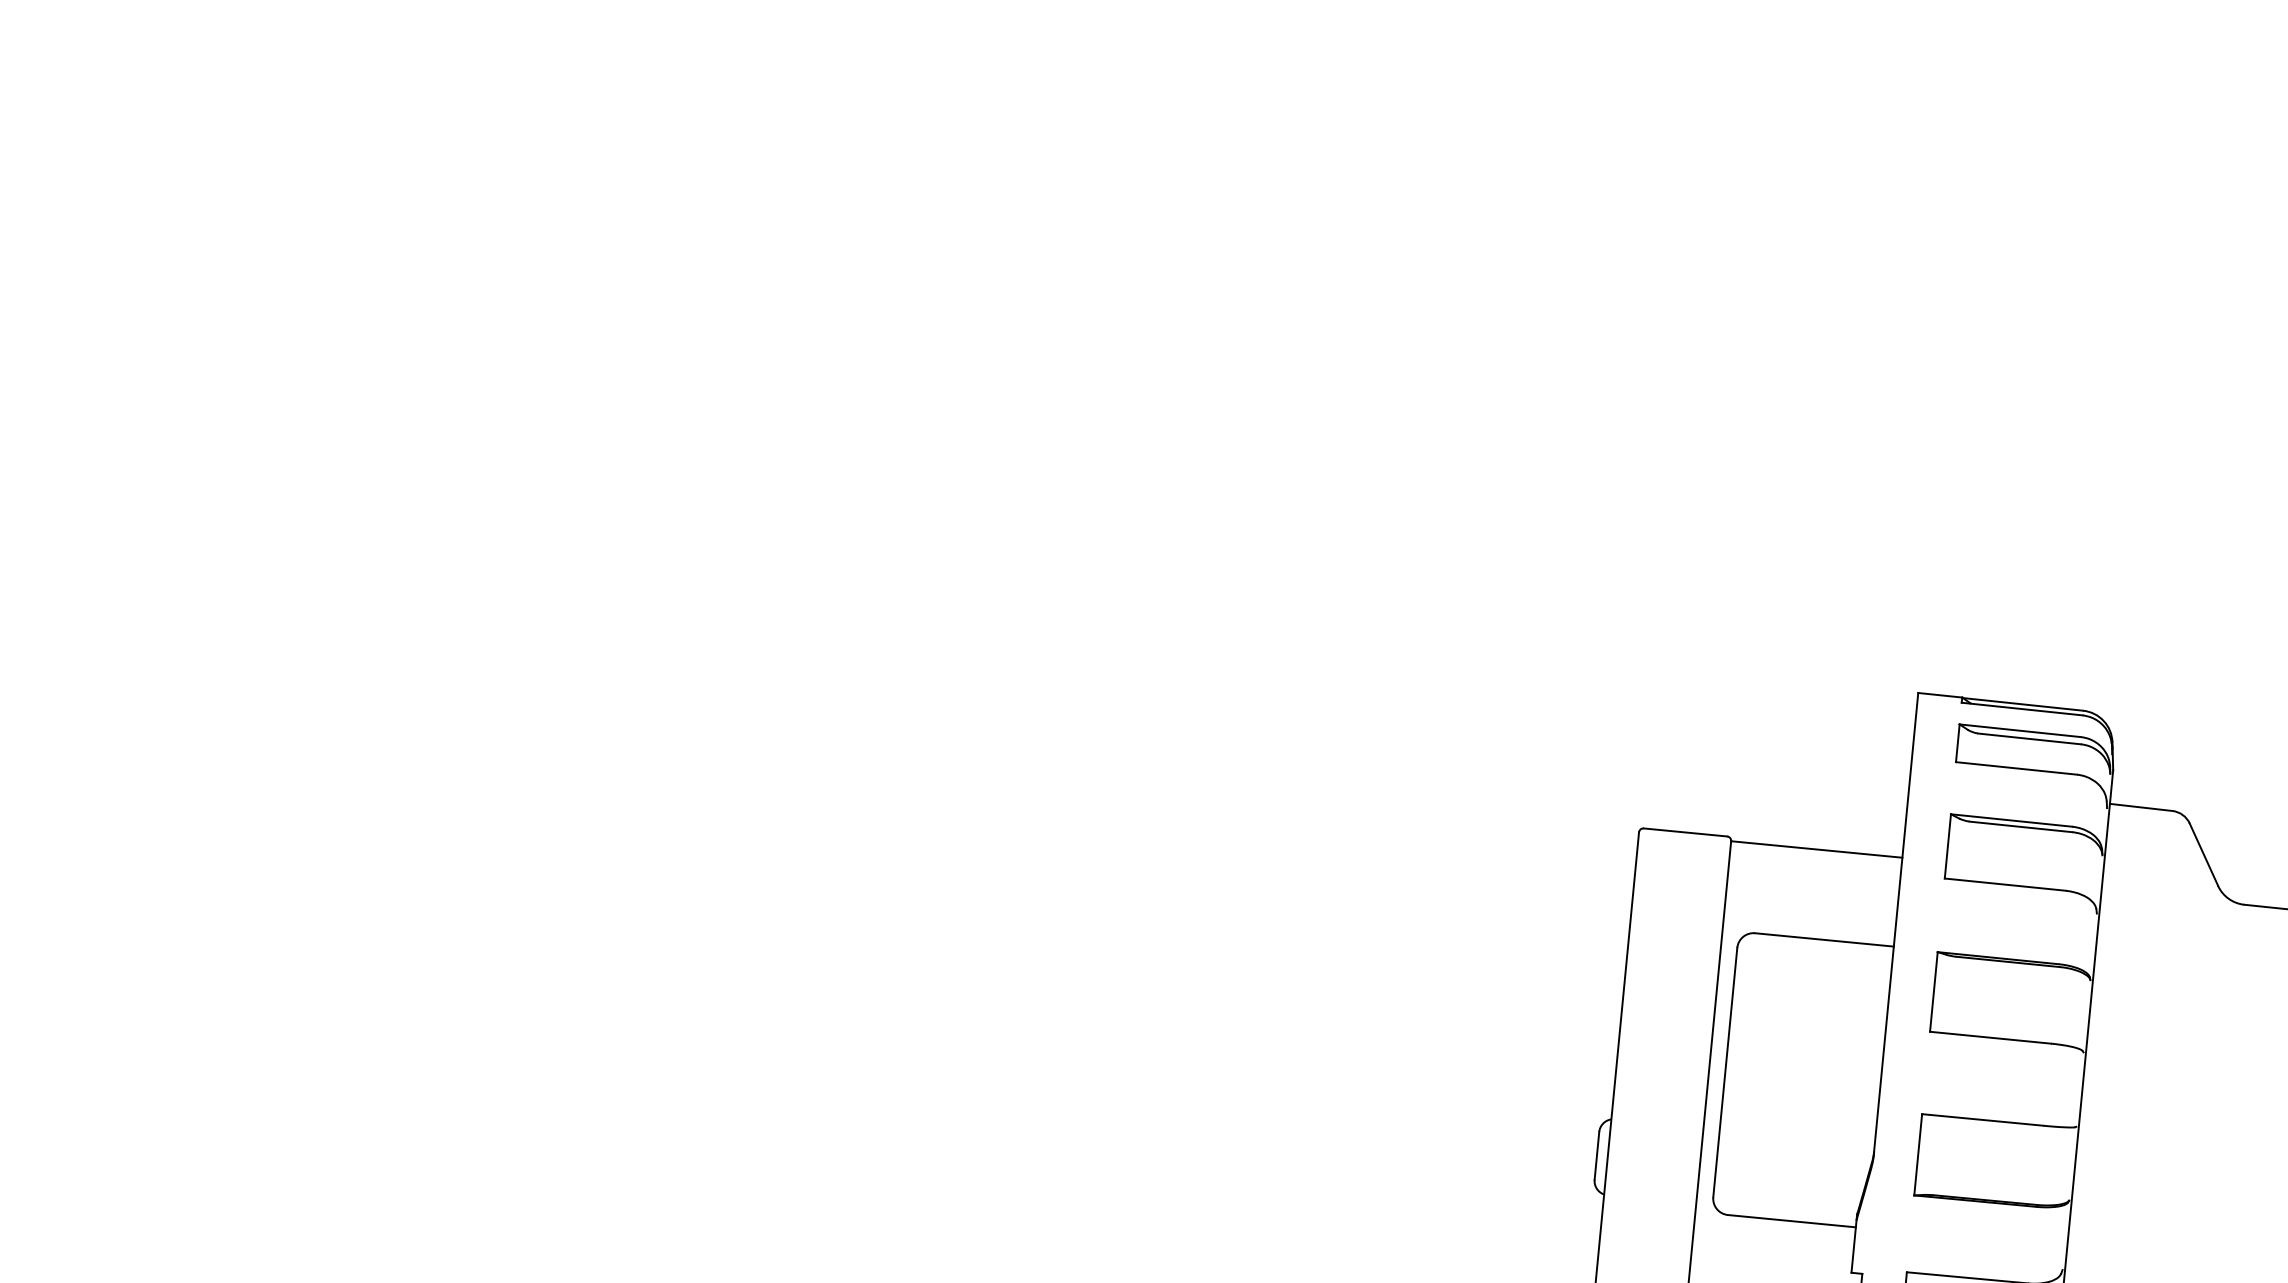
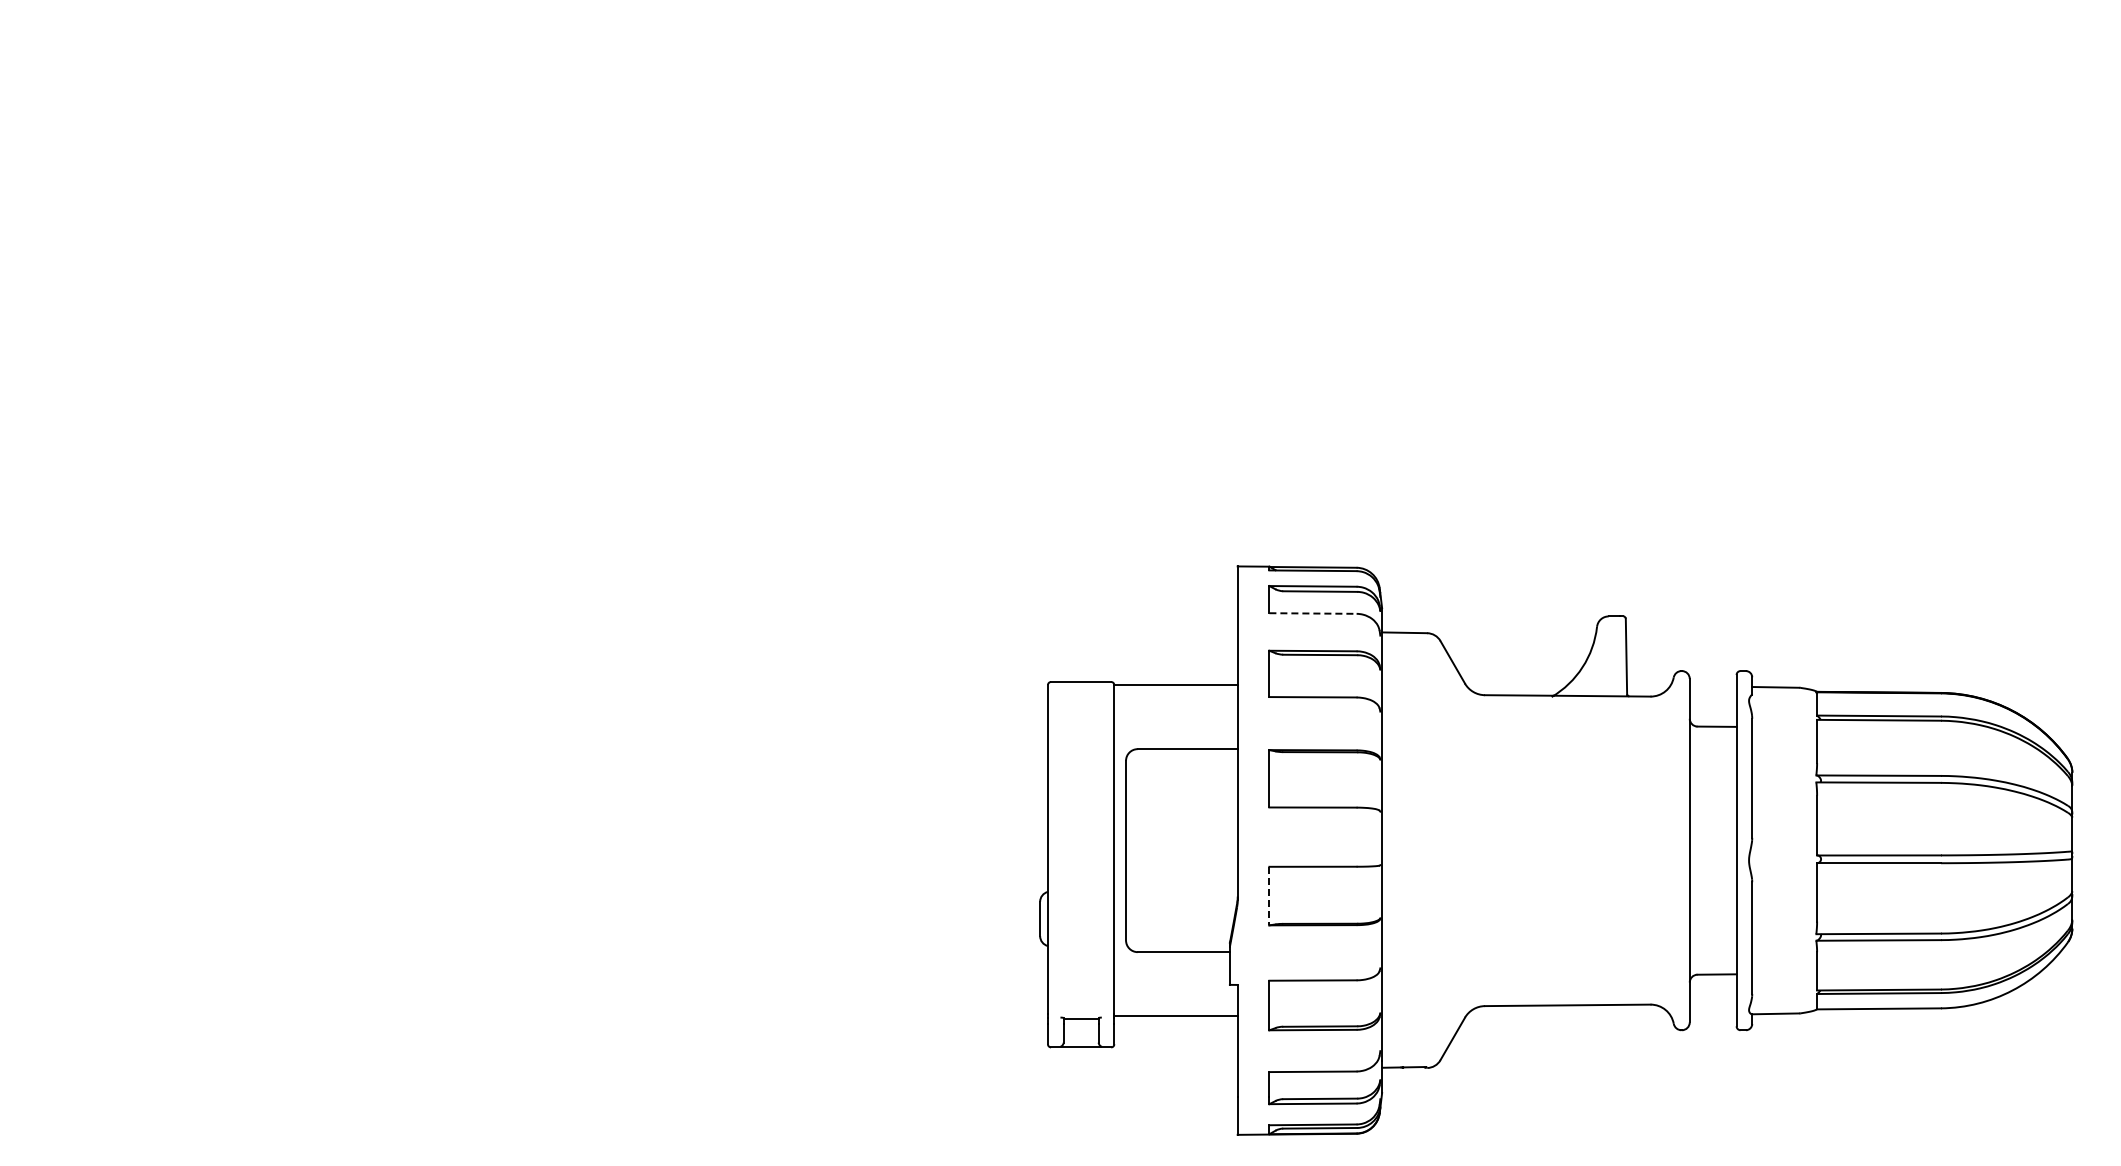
line: (2015, 768) -> (1312, 613), solid -> dashed
line: (1918, 1155) -> (1269, 896), solid -> dashed

